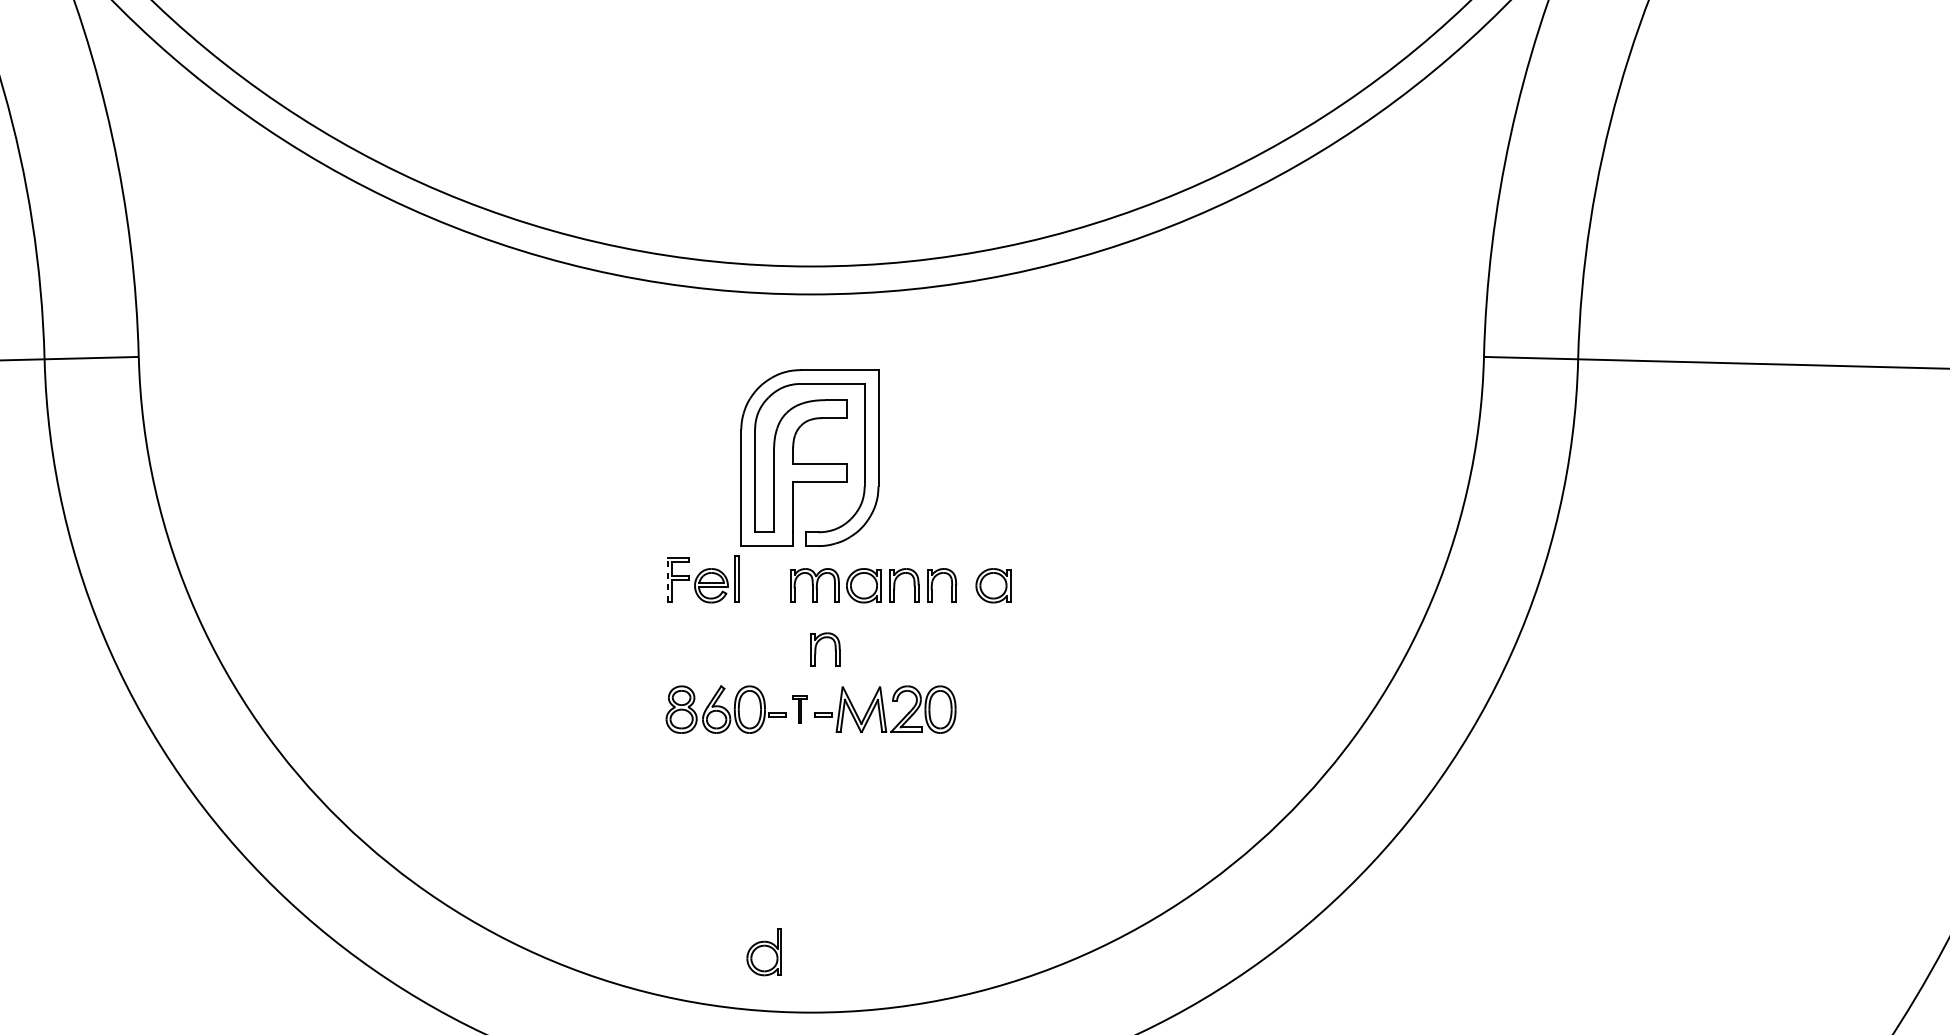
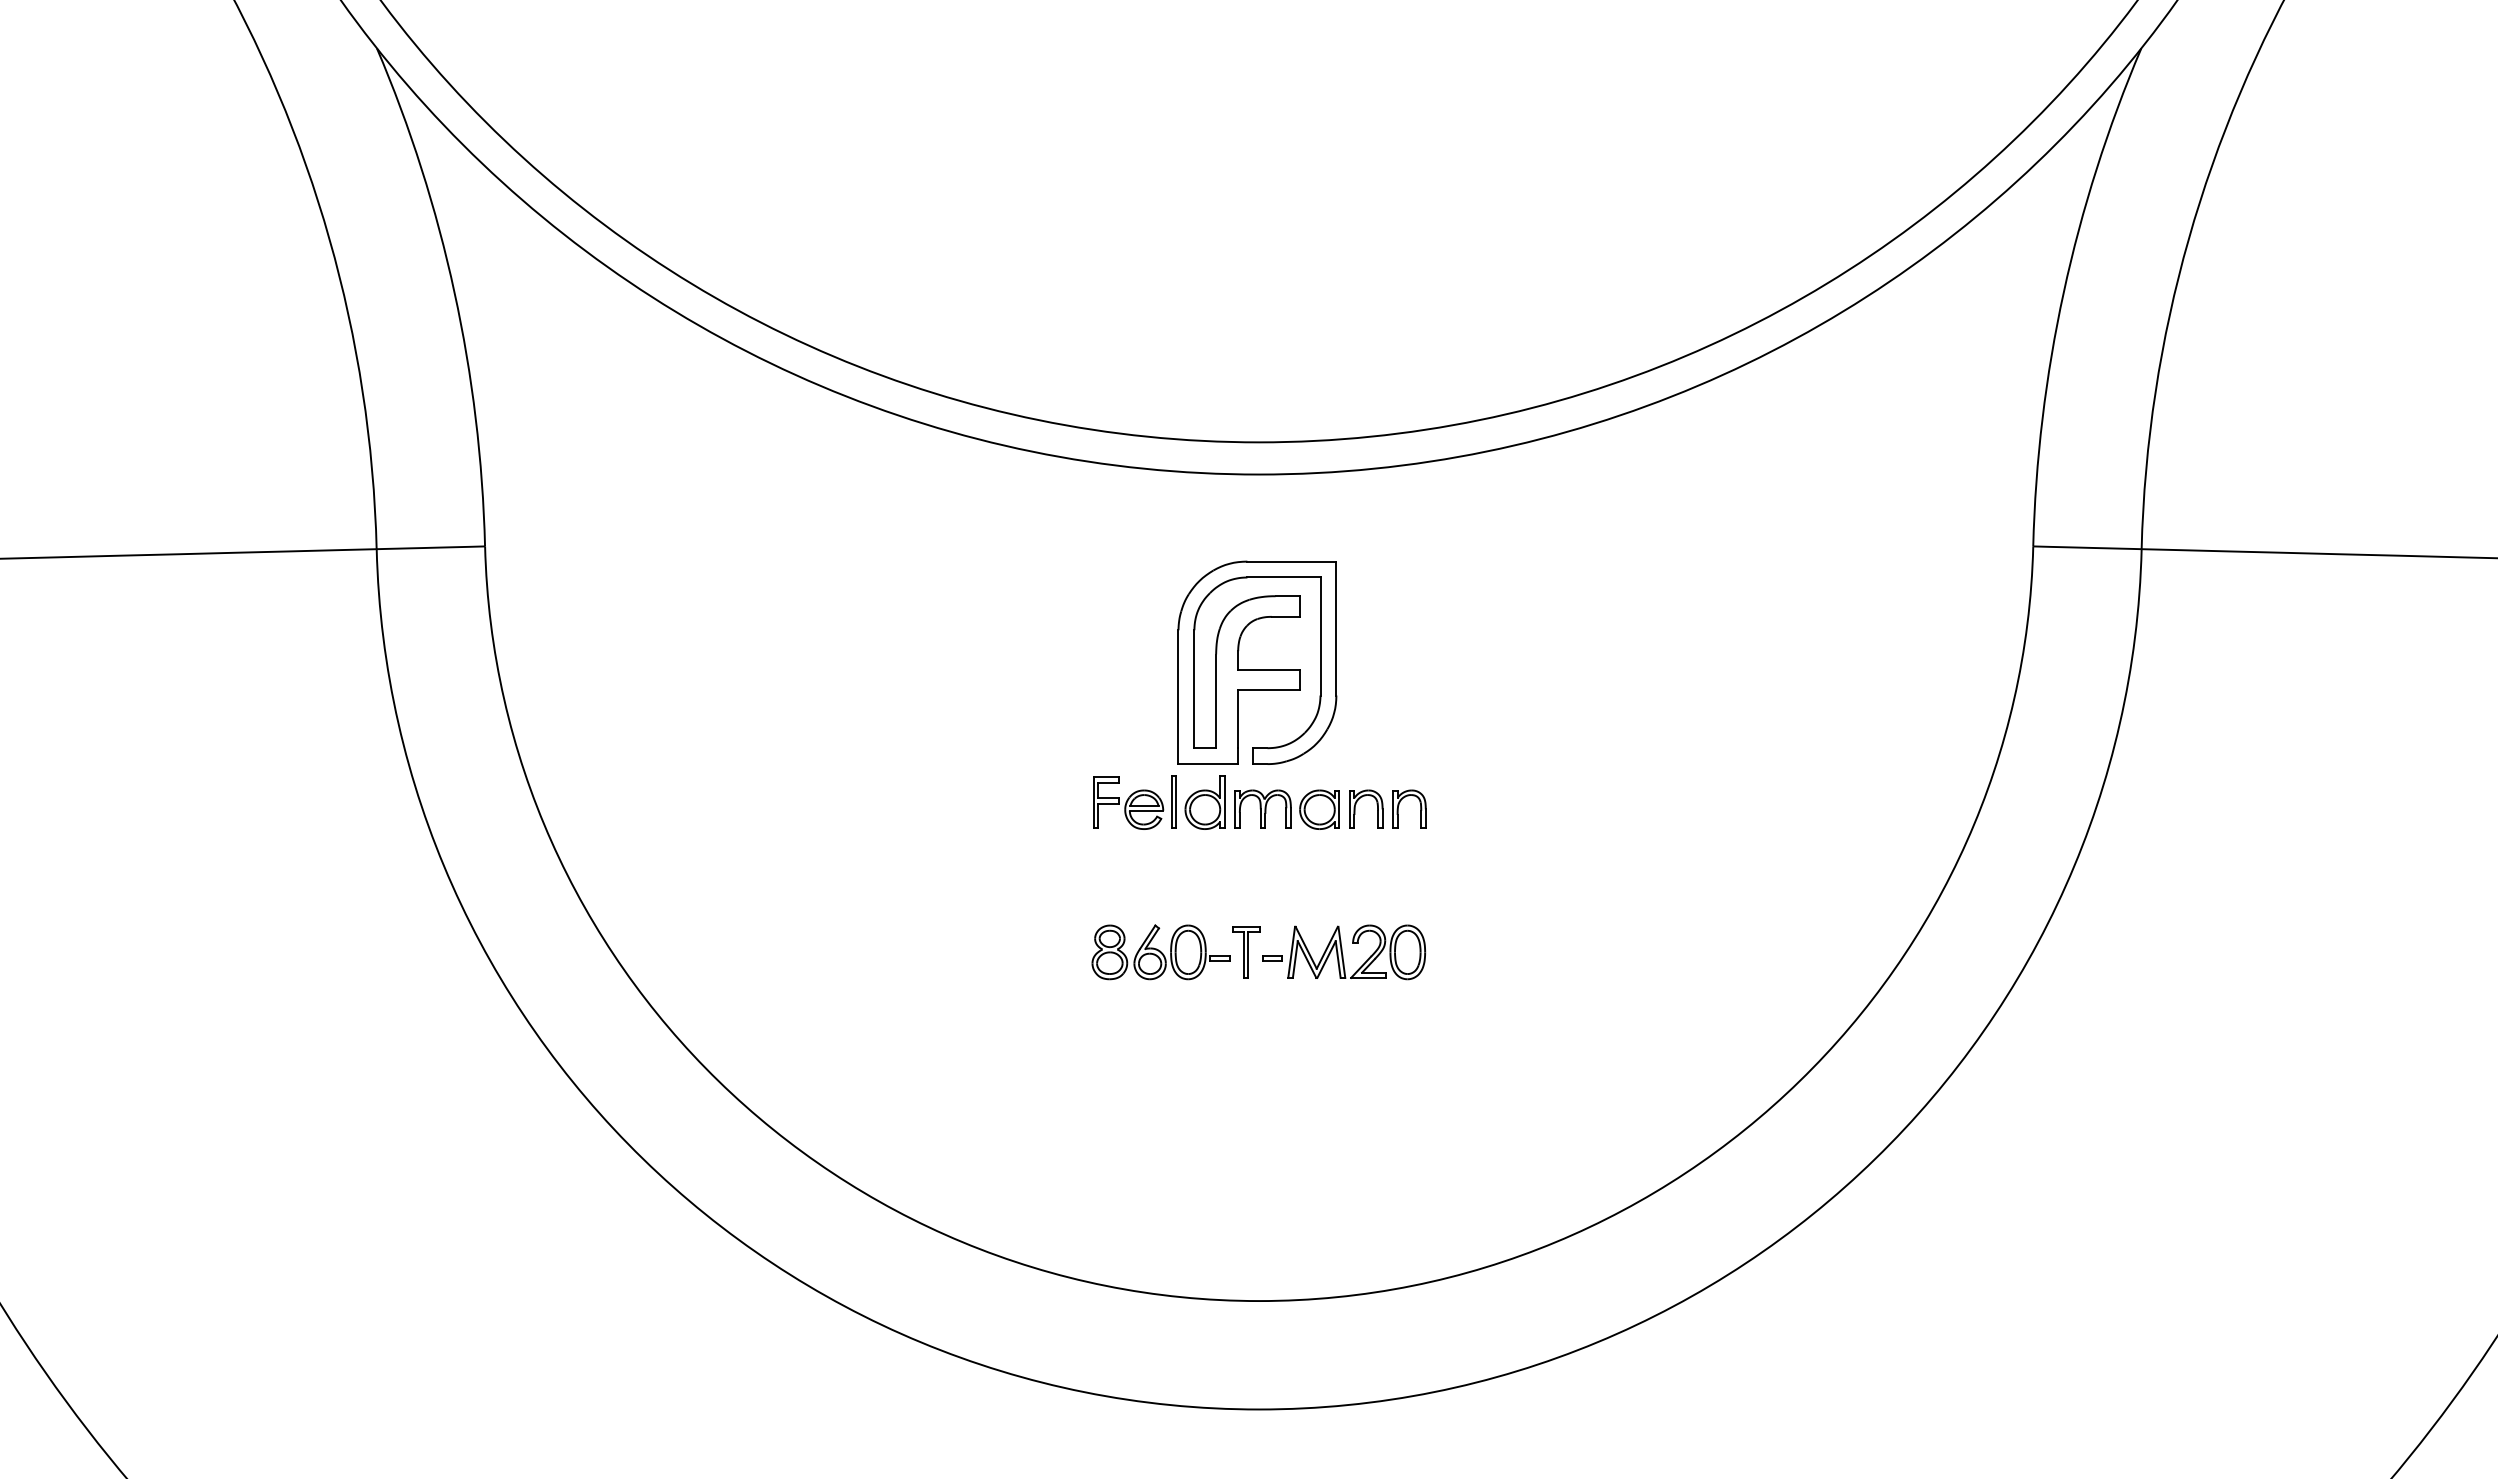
line: (667, 579) -> (1093, 802), dashed -> solid
part: (993, 585) -> (1468, 809), removed
part: (816, 646) -> (1265, 879), removed
part: (800, 709) -> (1246, 952), size x1.67
part: (763, 952) -> (1204, 802), moved

